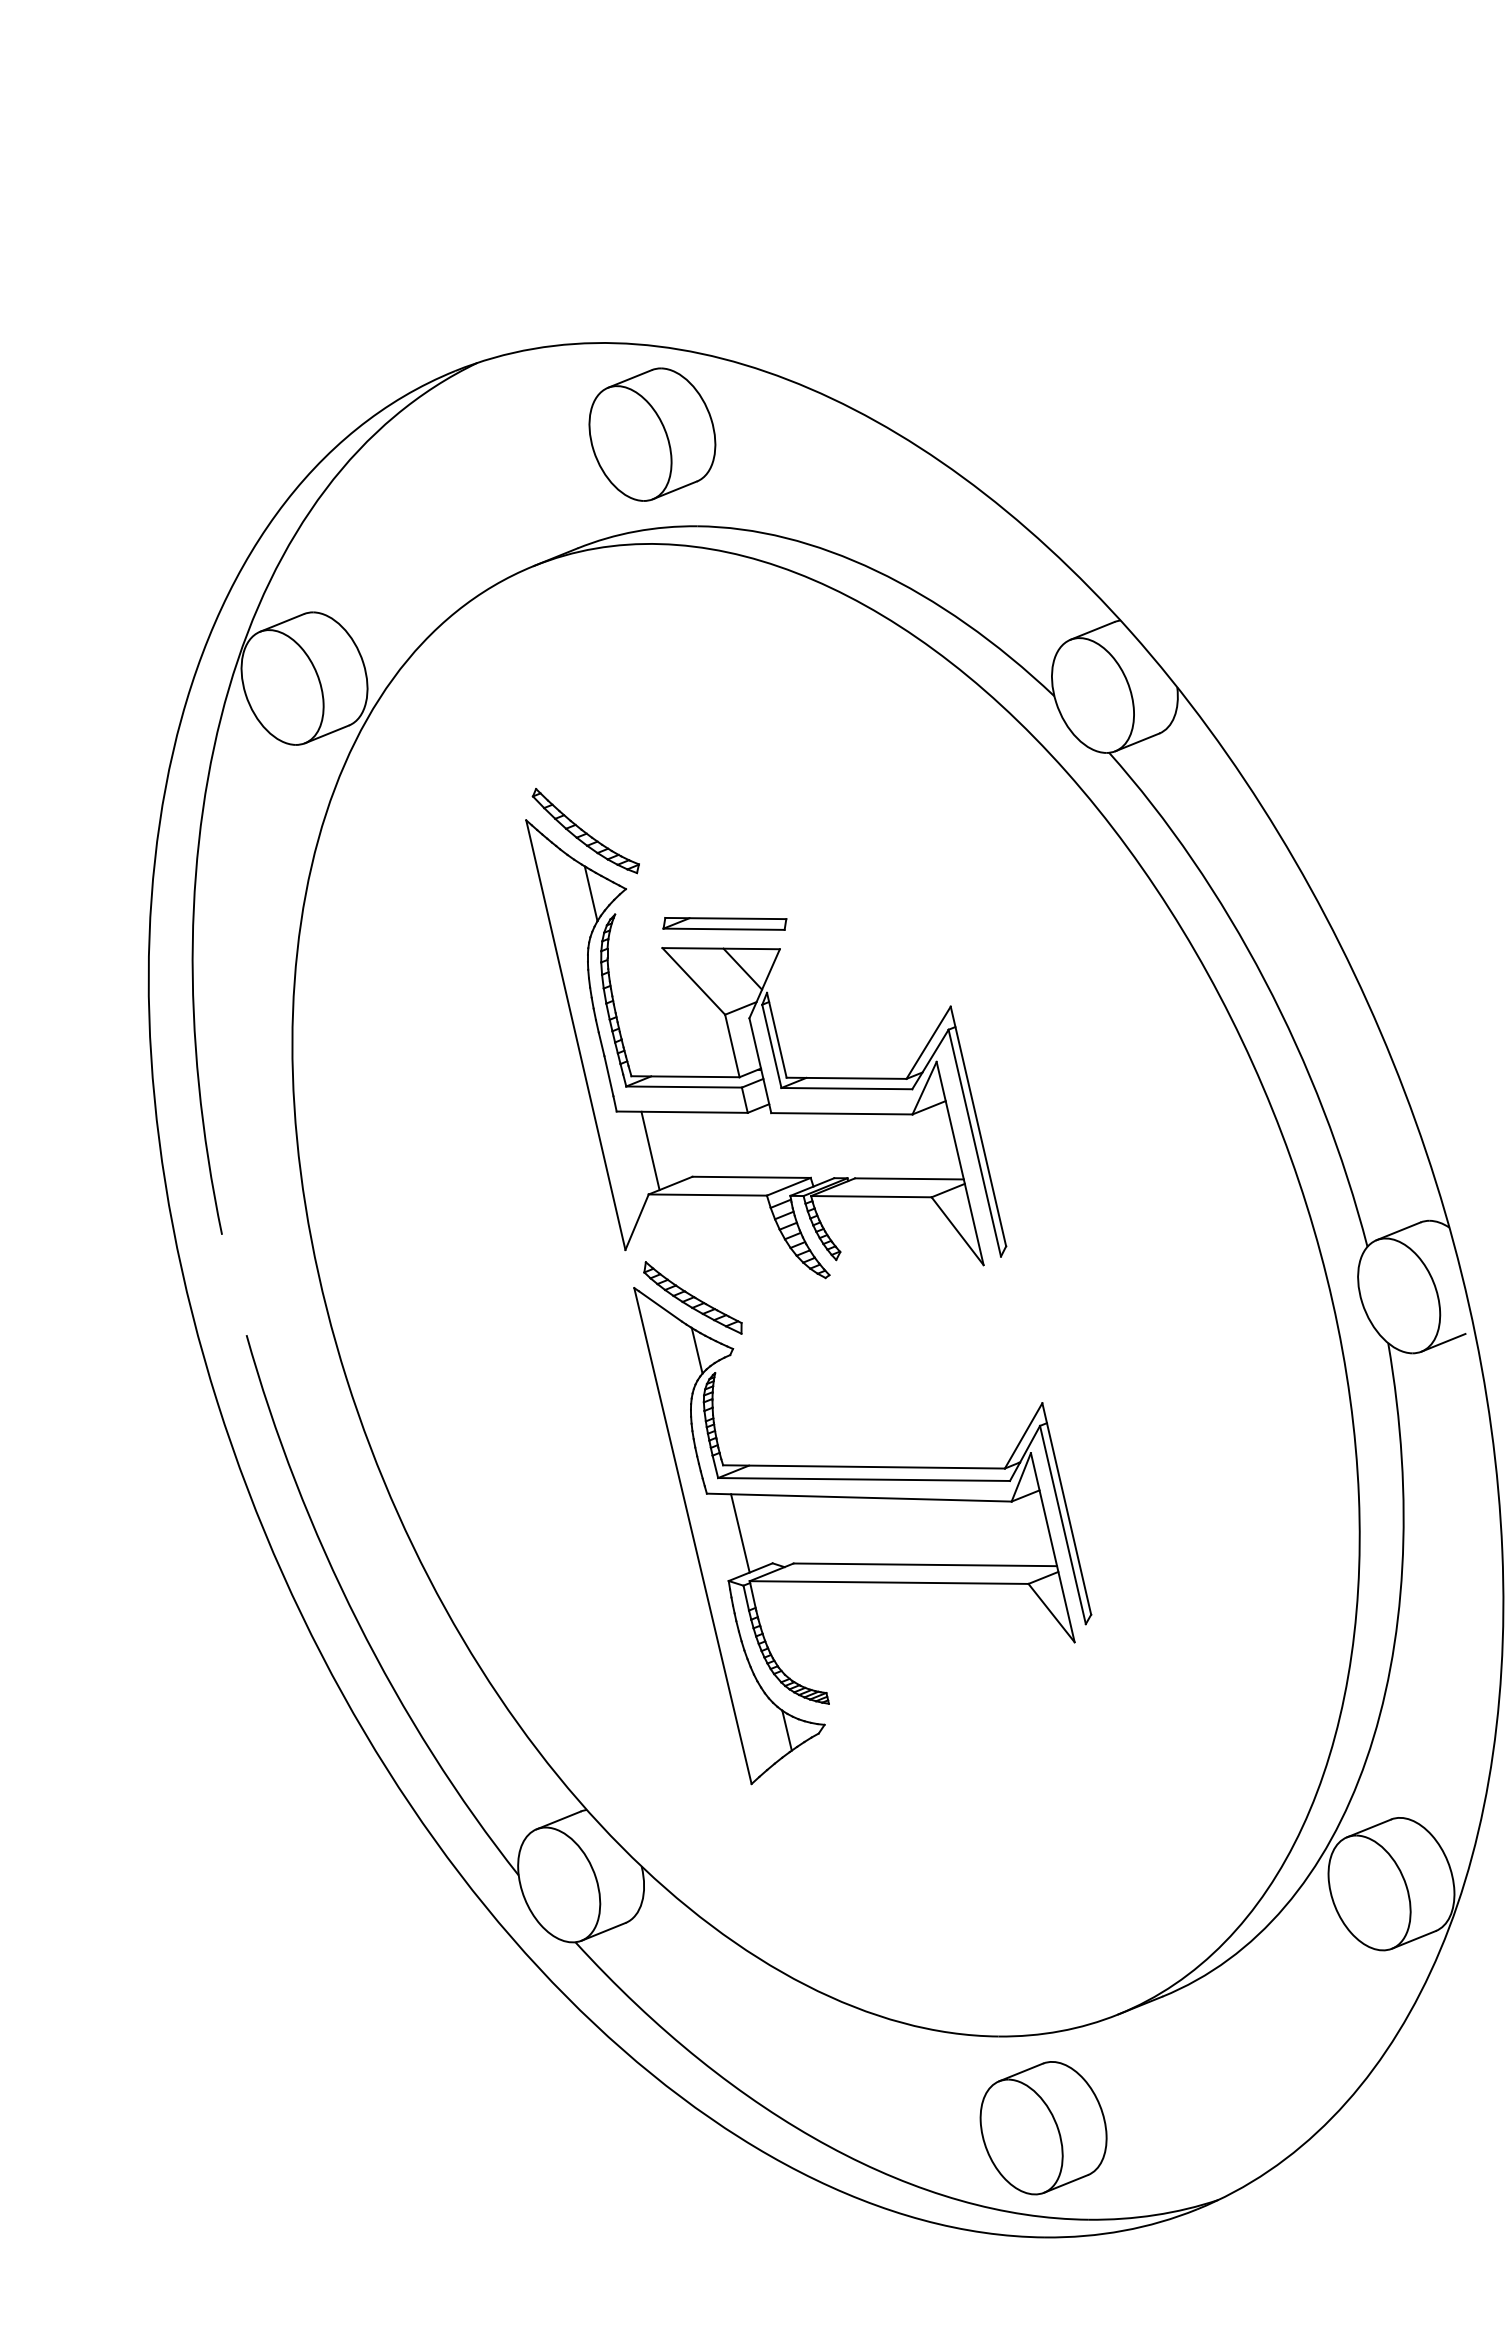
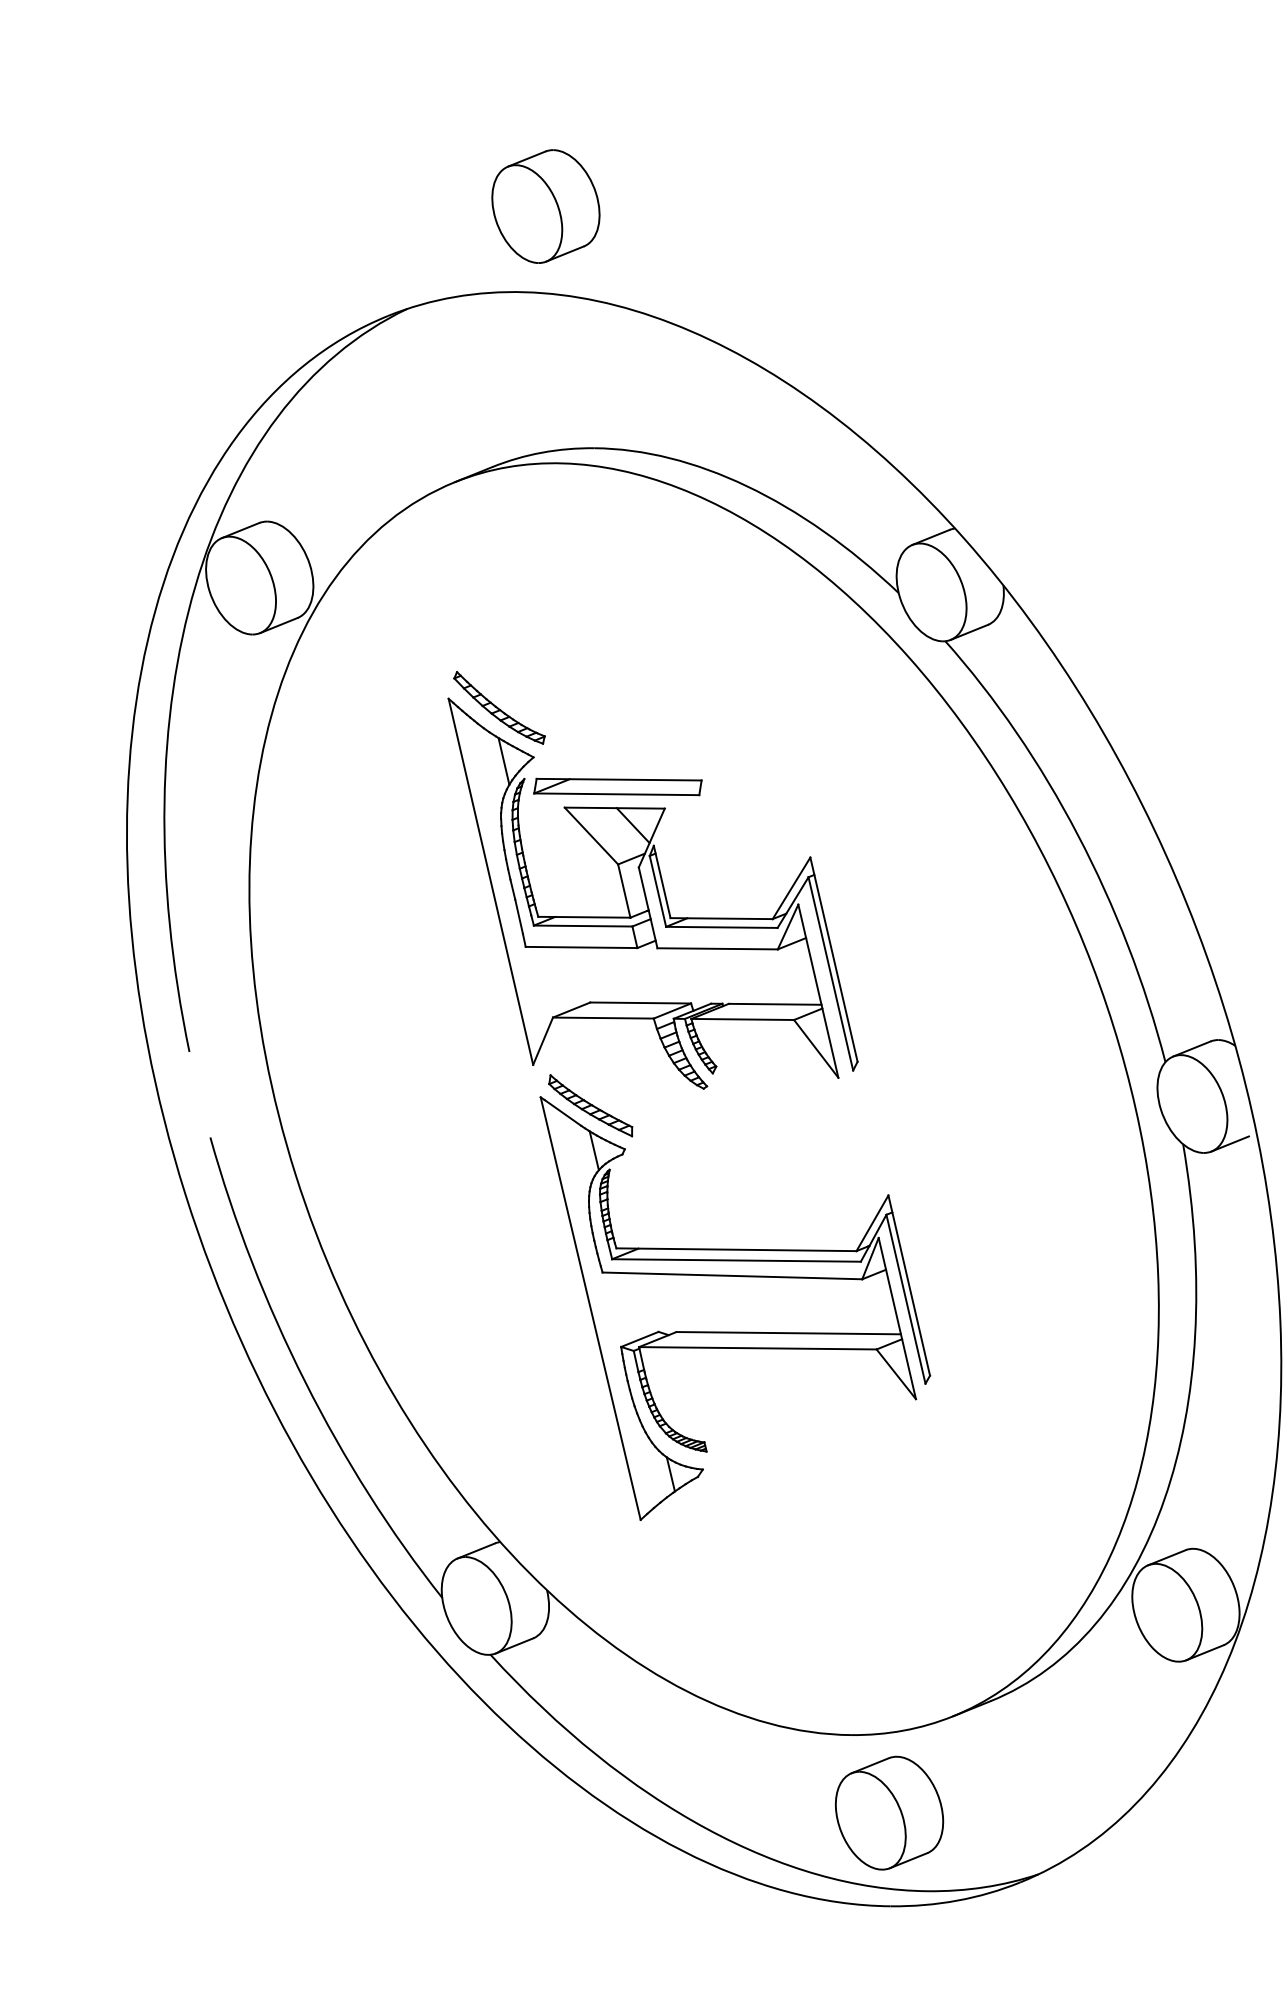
part: (652, 434) -> (546, 206), moved
part: (724, 923) -> (617, 786), size x1.6
line: (650, 1150) -> (554, 980), removed
line: (740, 1533) -> (631, 1306), removed

